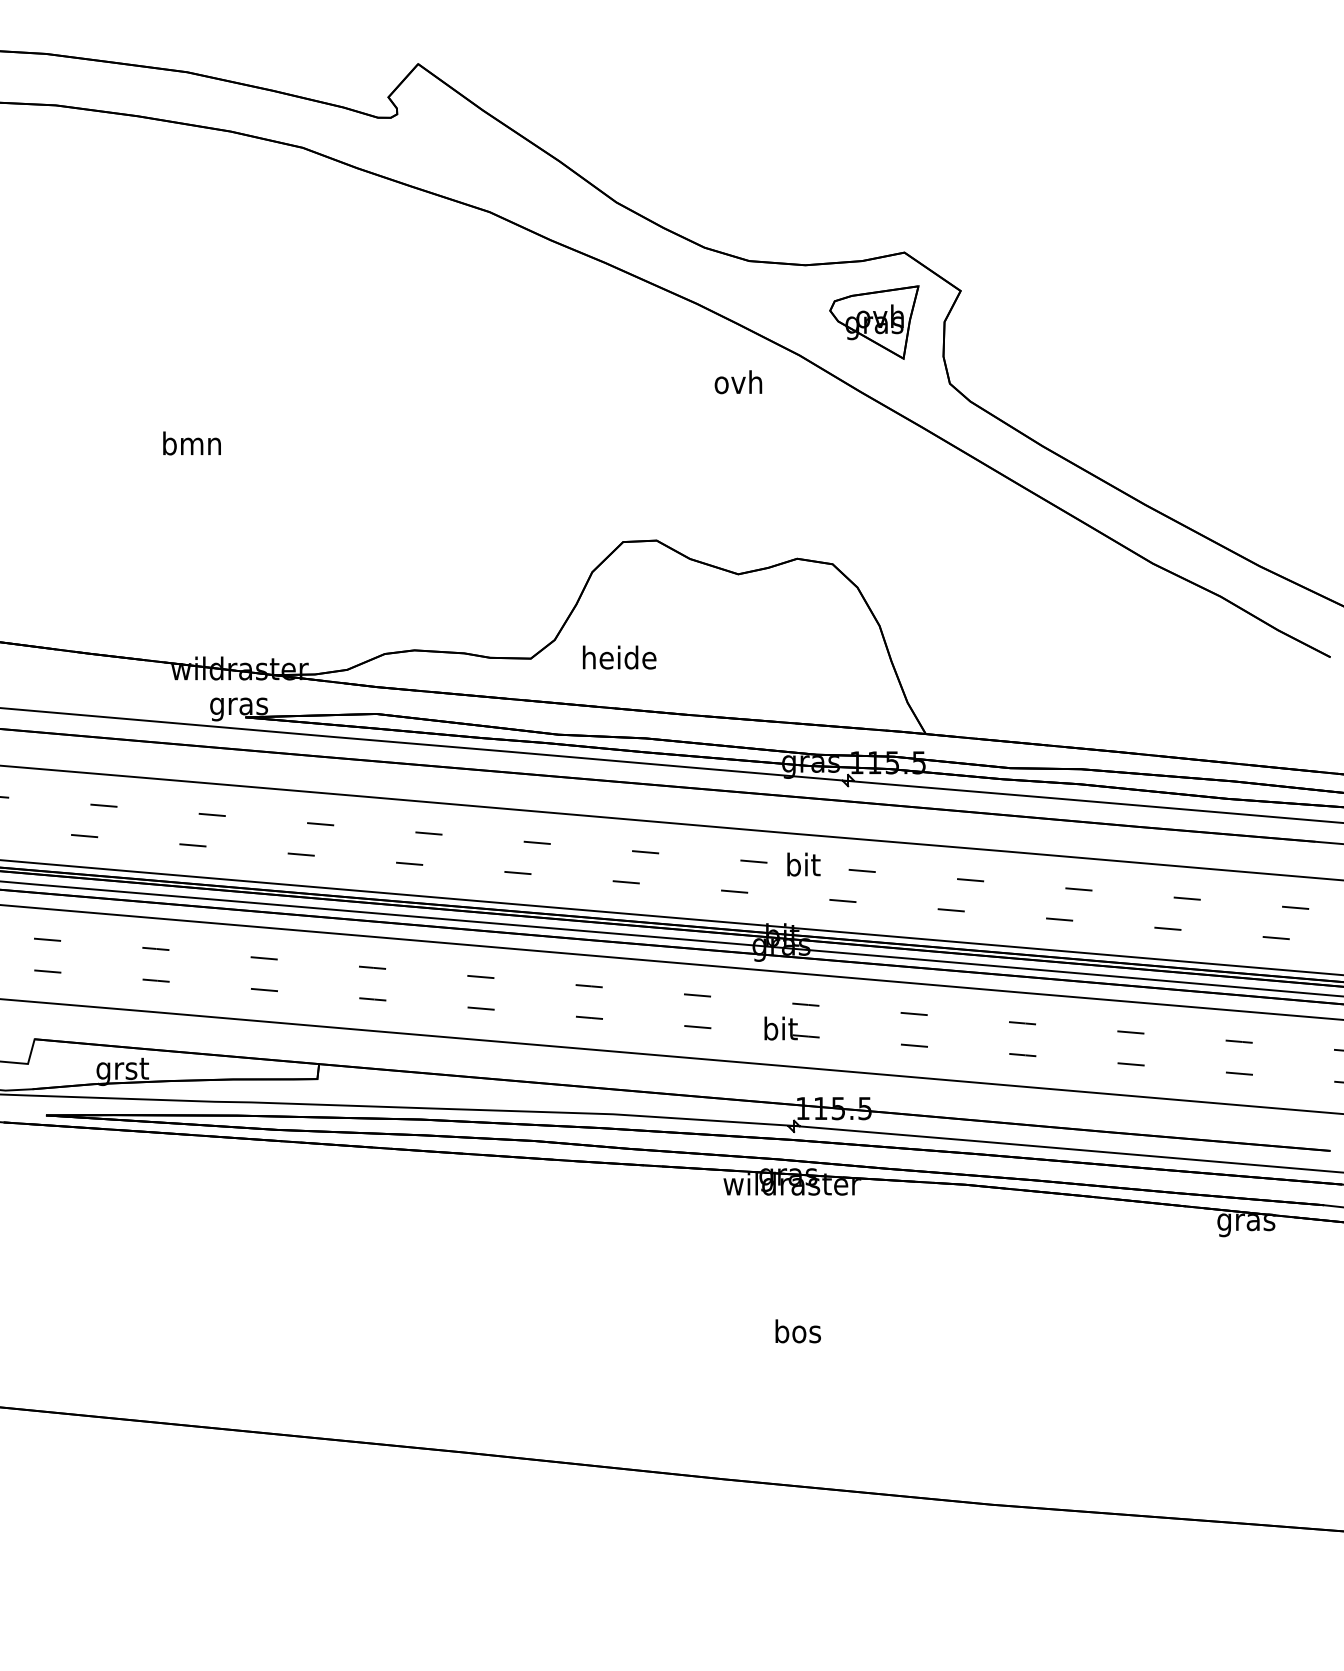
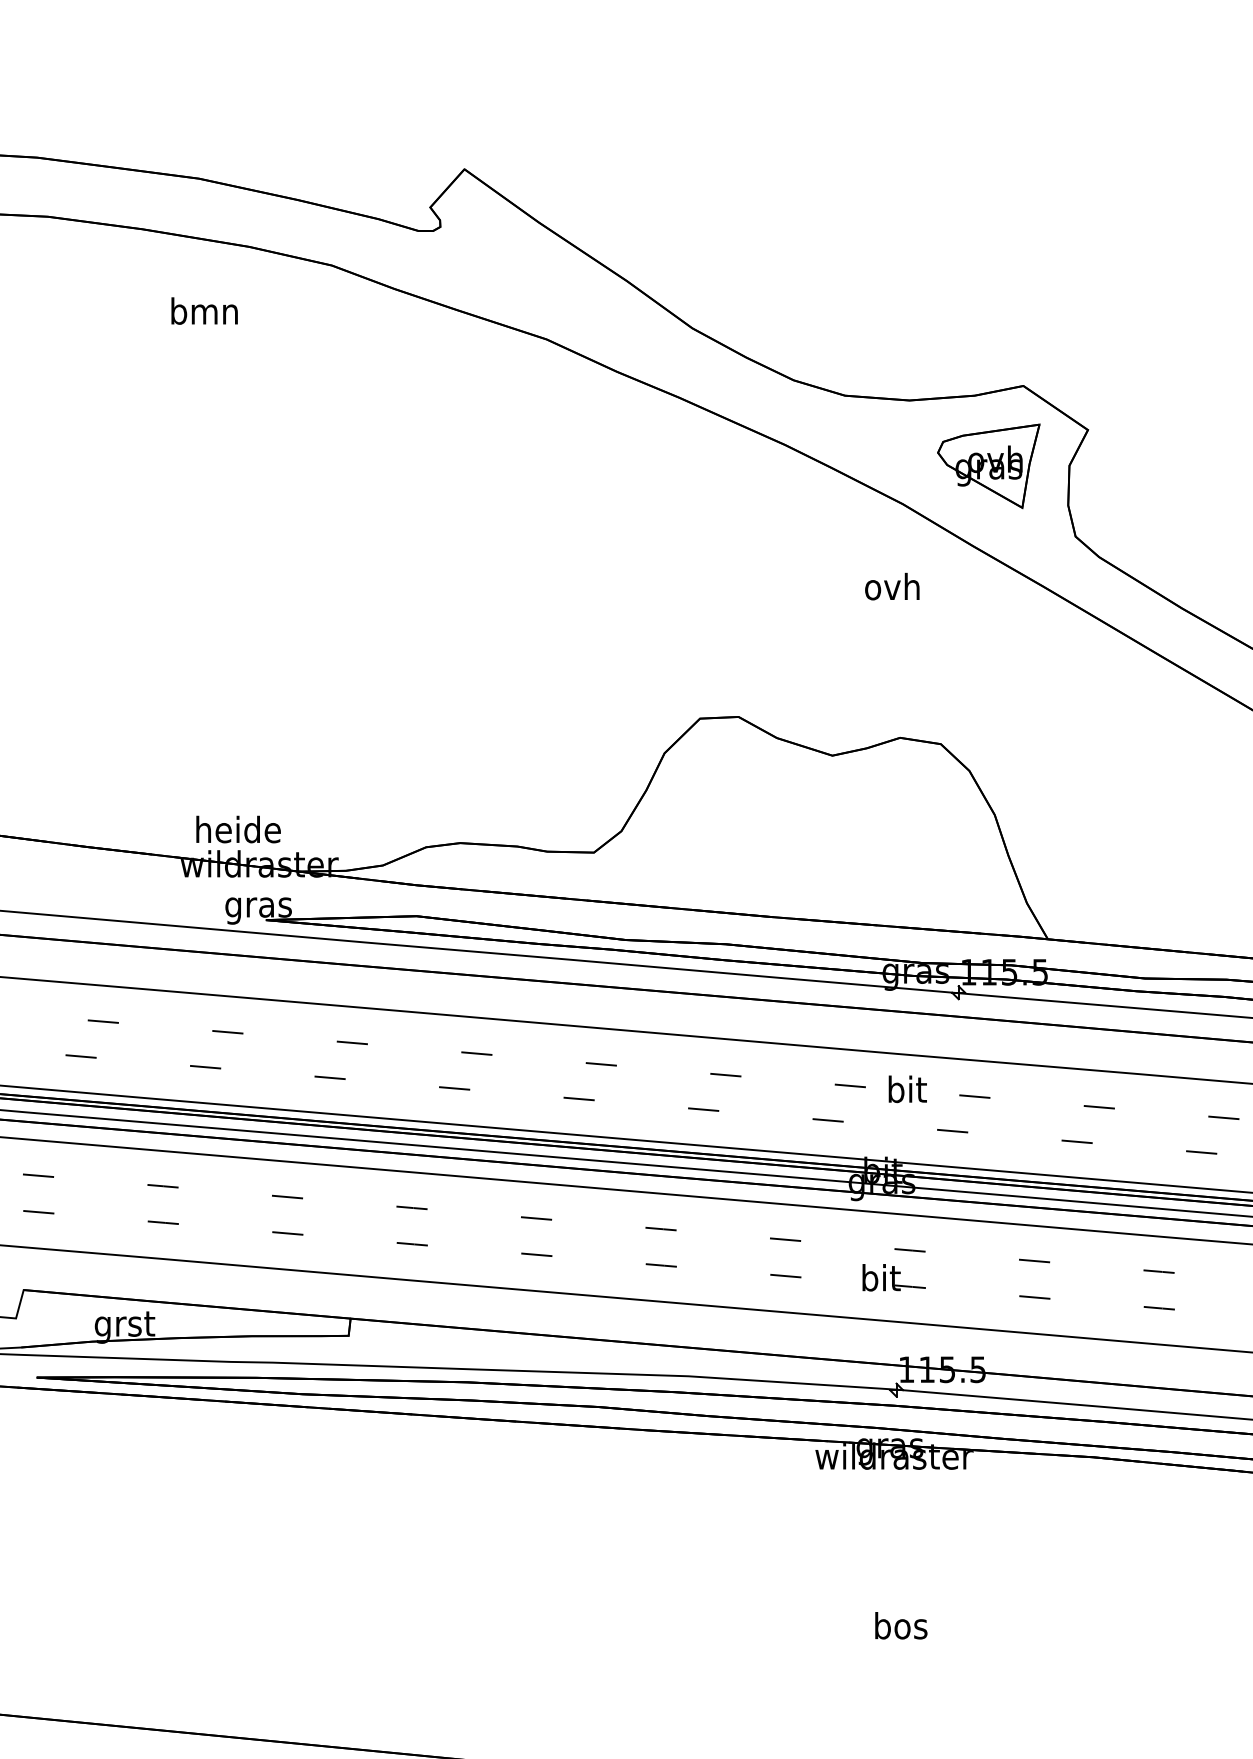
text: (738, 382) -> (892, 586), moved
text: (191, 443) -> (203, 311), moved
text: (619, 657) -> (238, 829), moved

